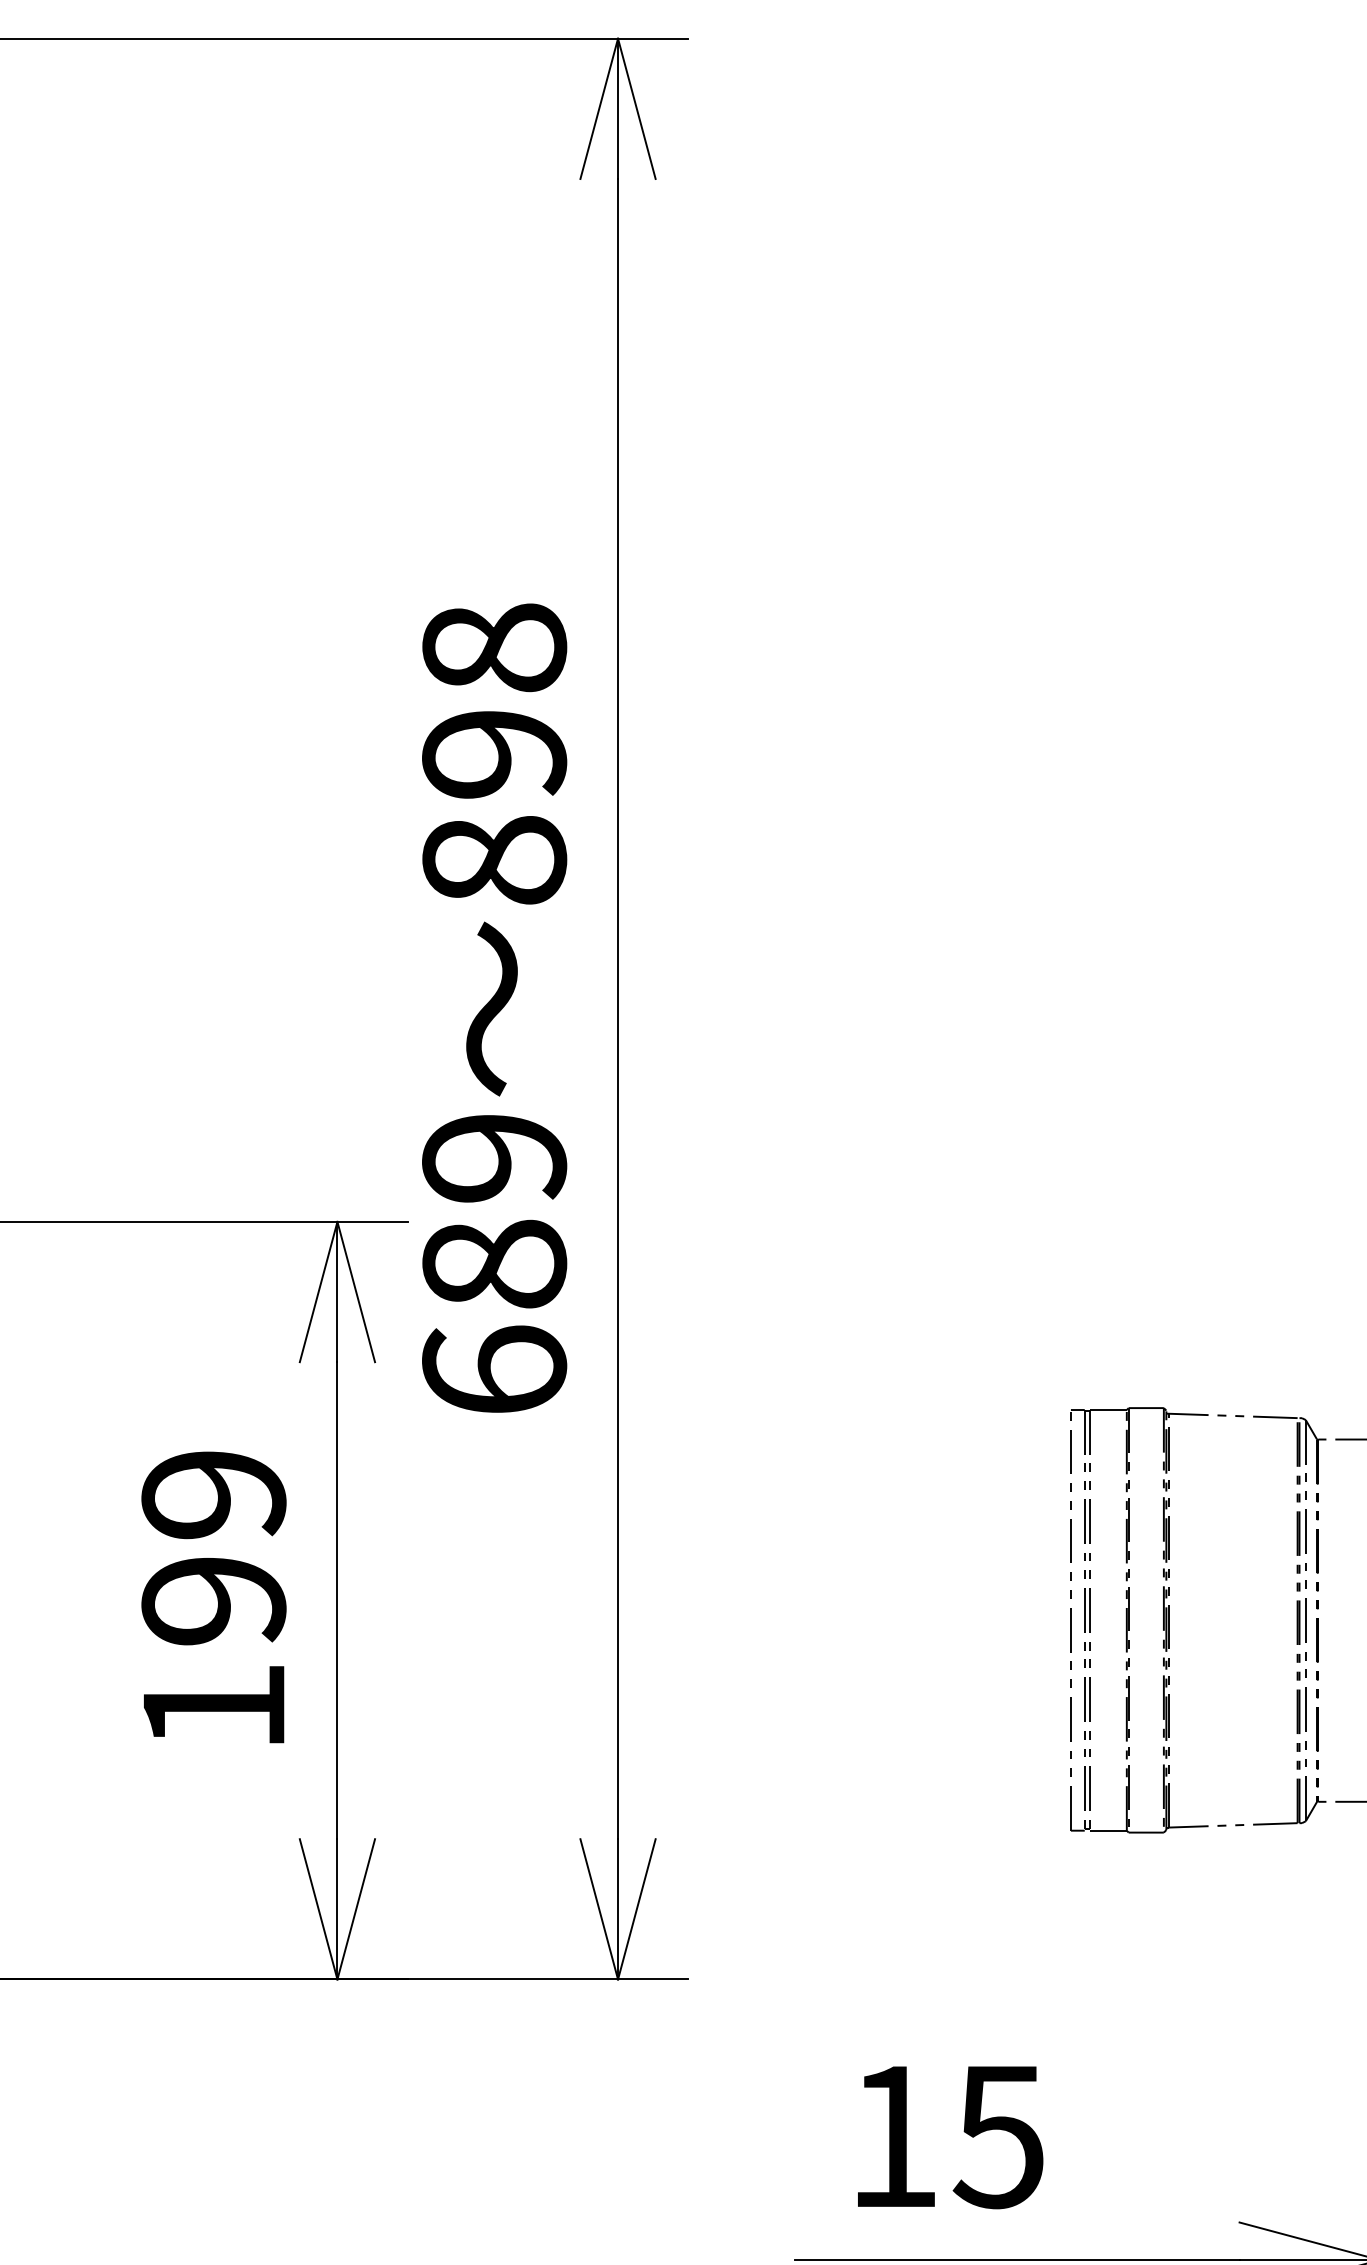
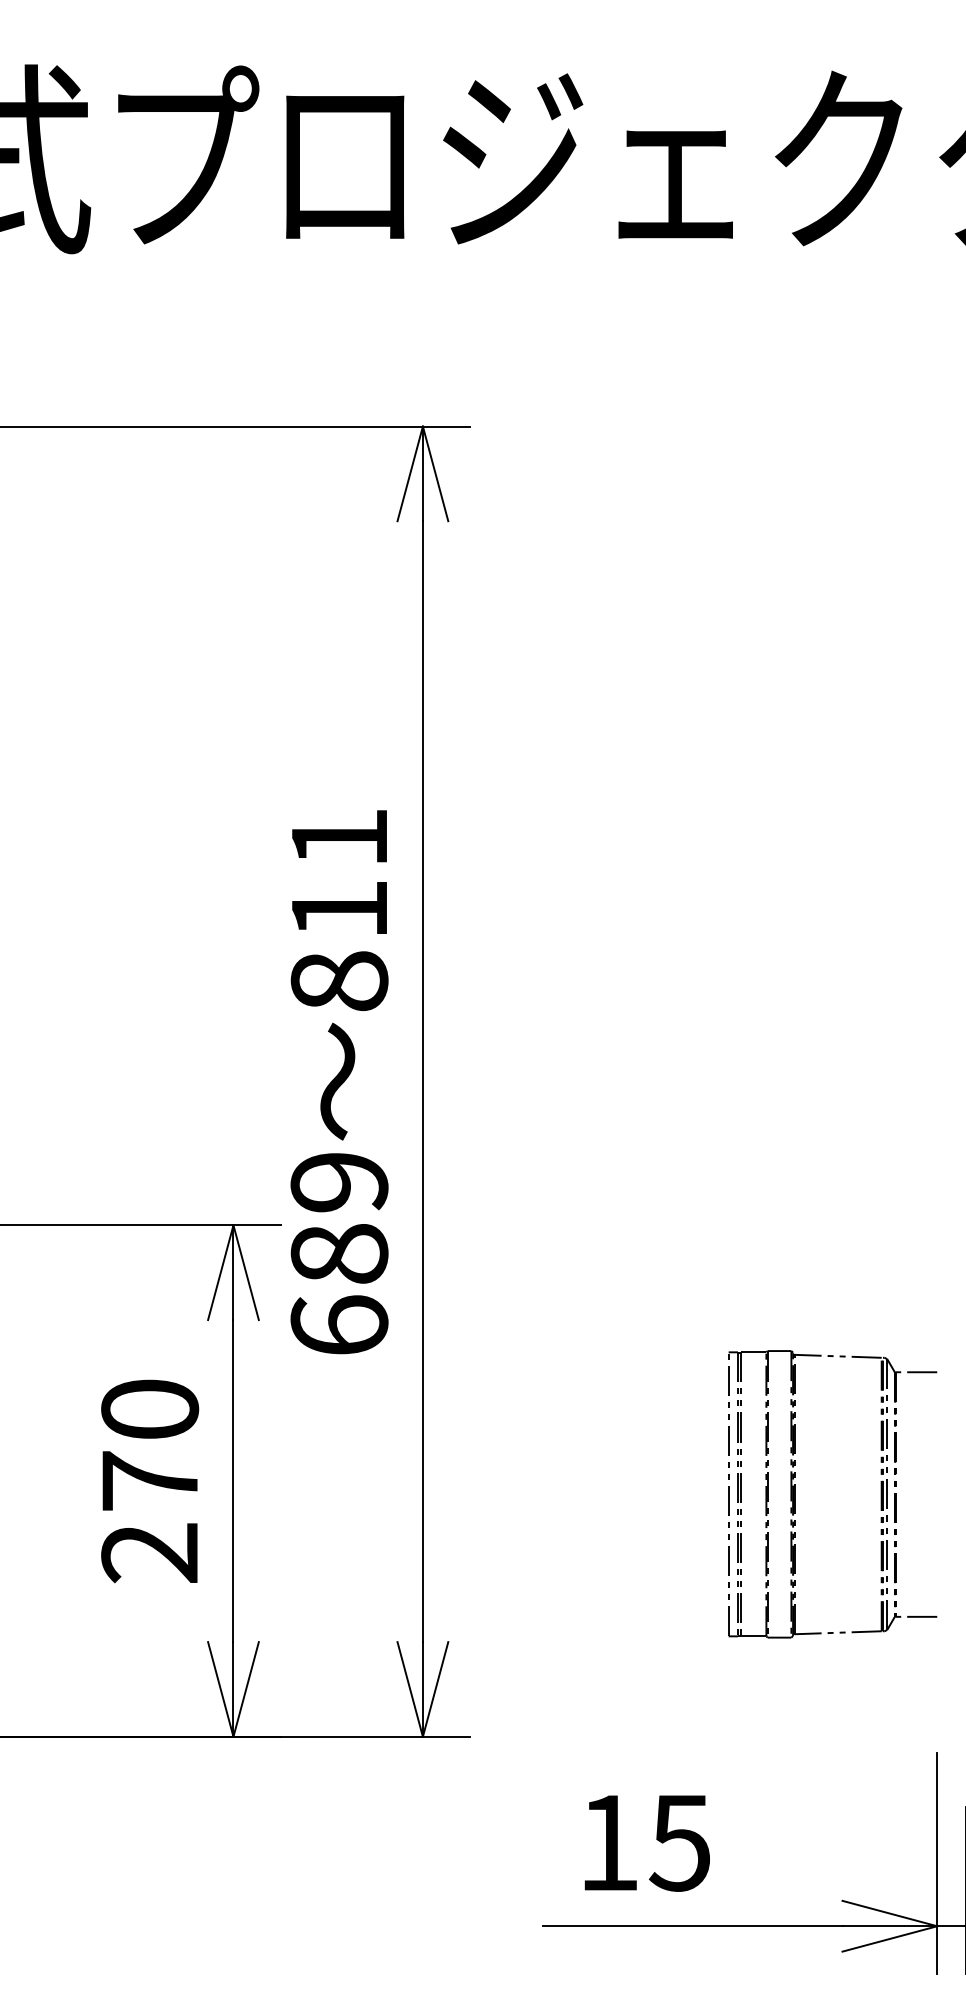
text: (494, 700) -> (339, 873), 898 -> 811
text: (214, 1601) -> (150, 1481), 199 -> 270

